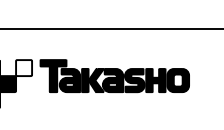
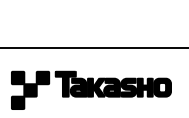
fill: (23, 67) -> (42, 77), added

